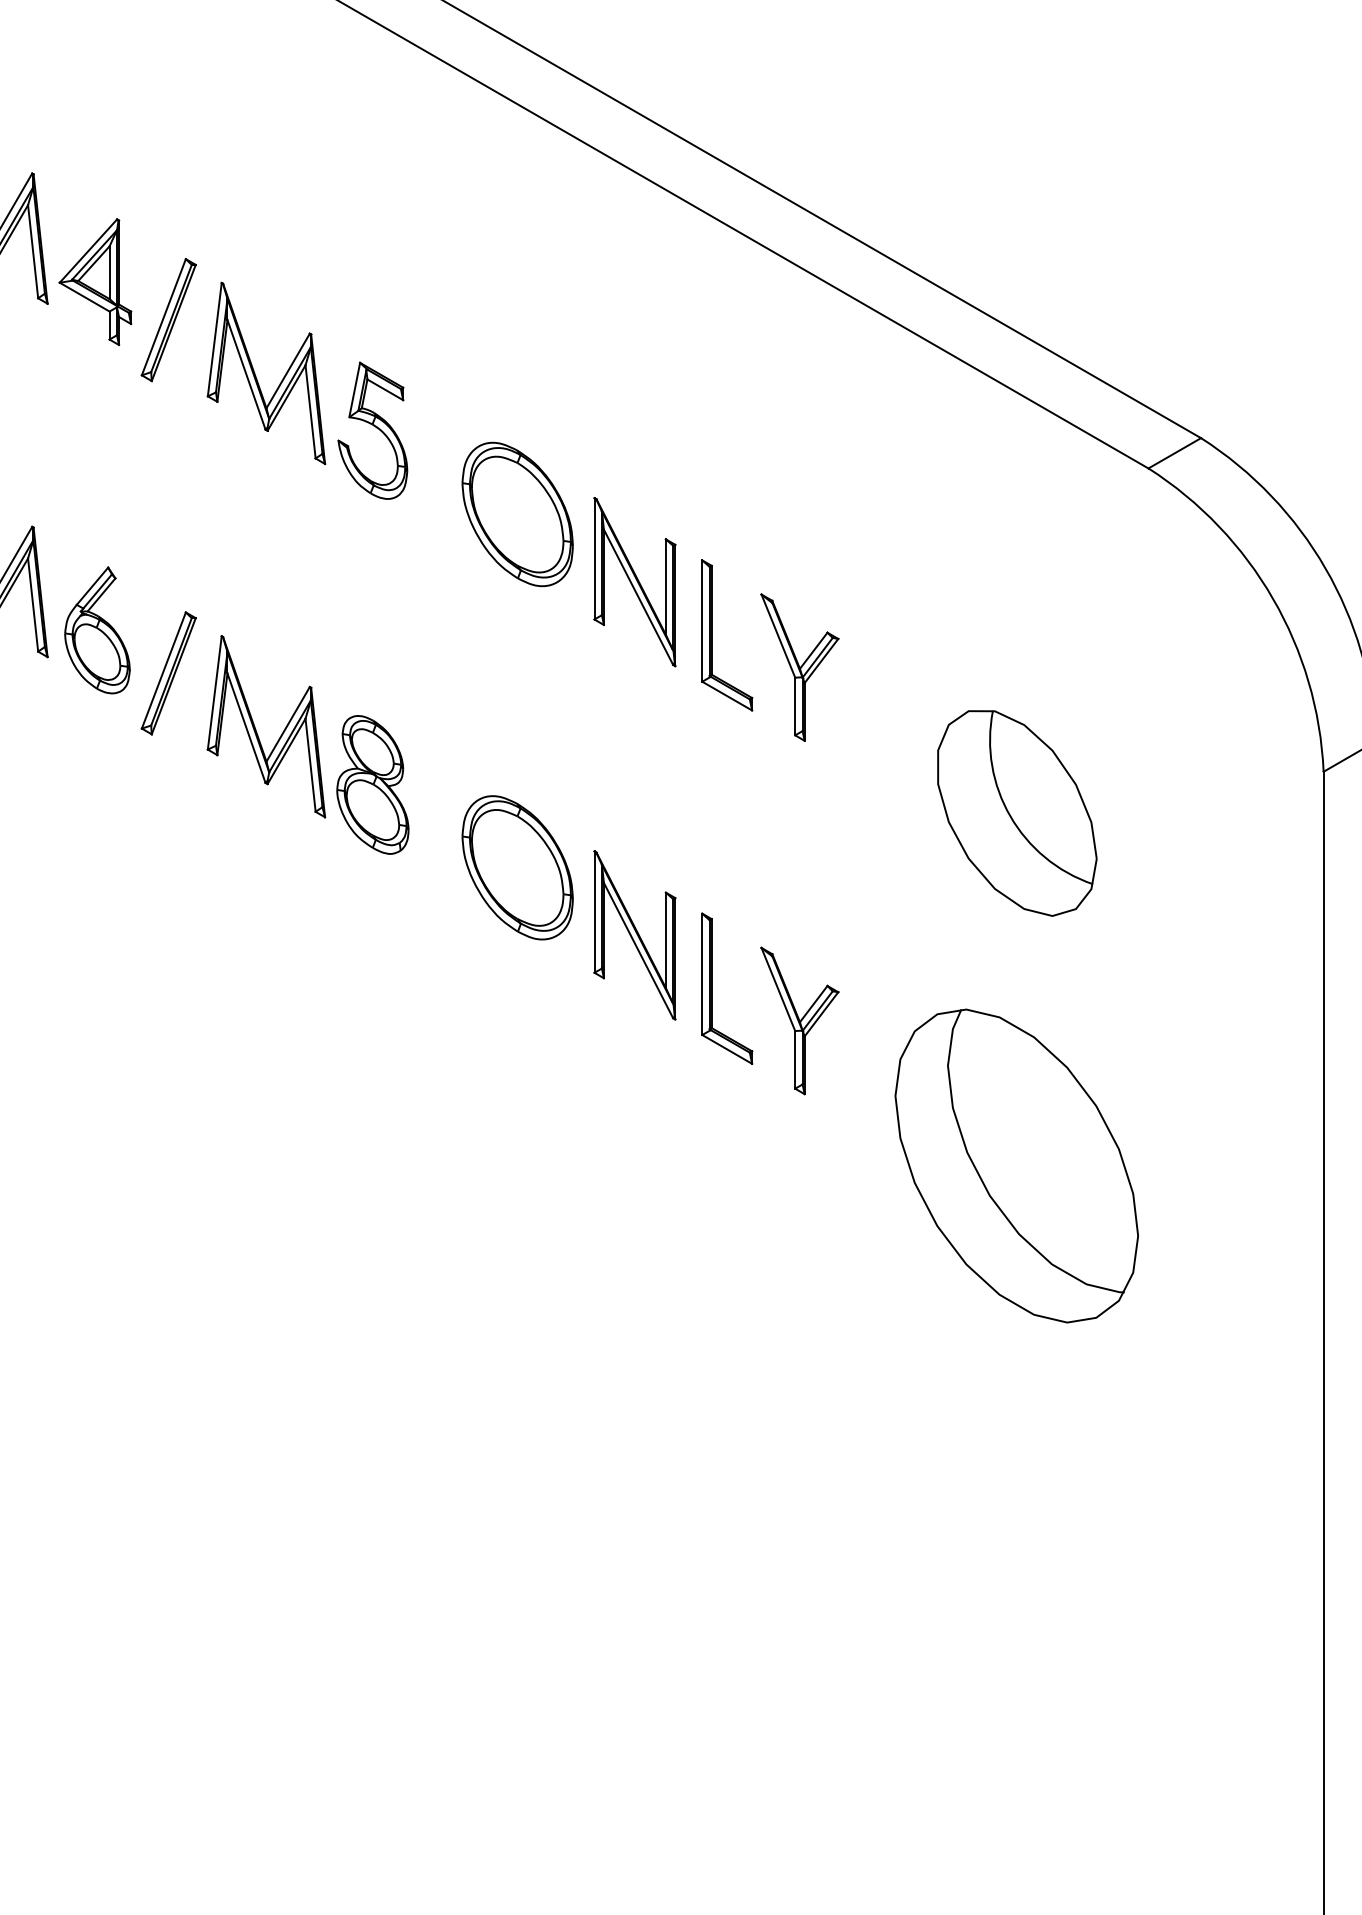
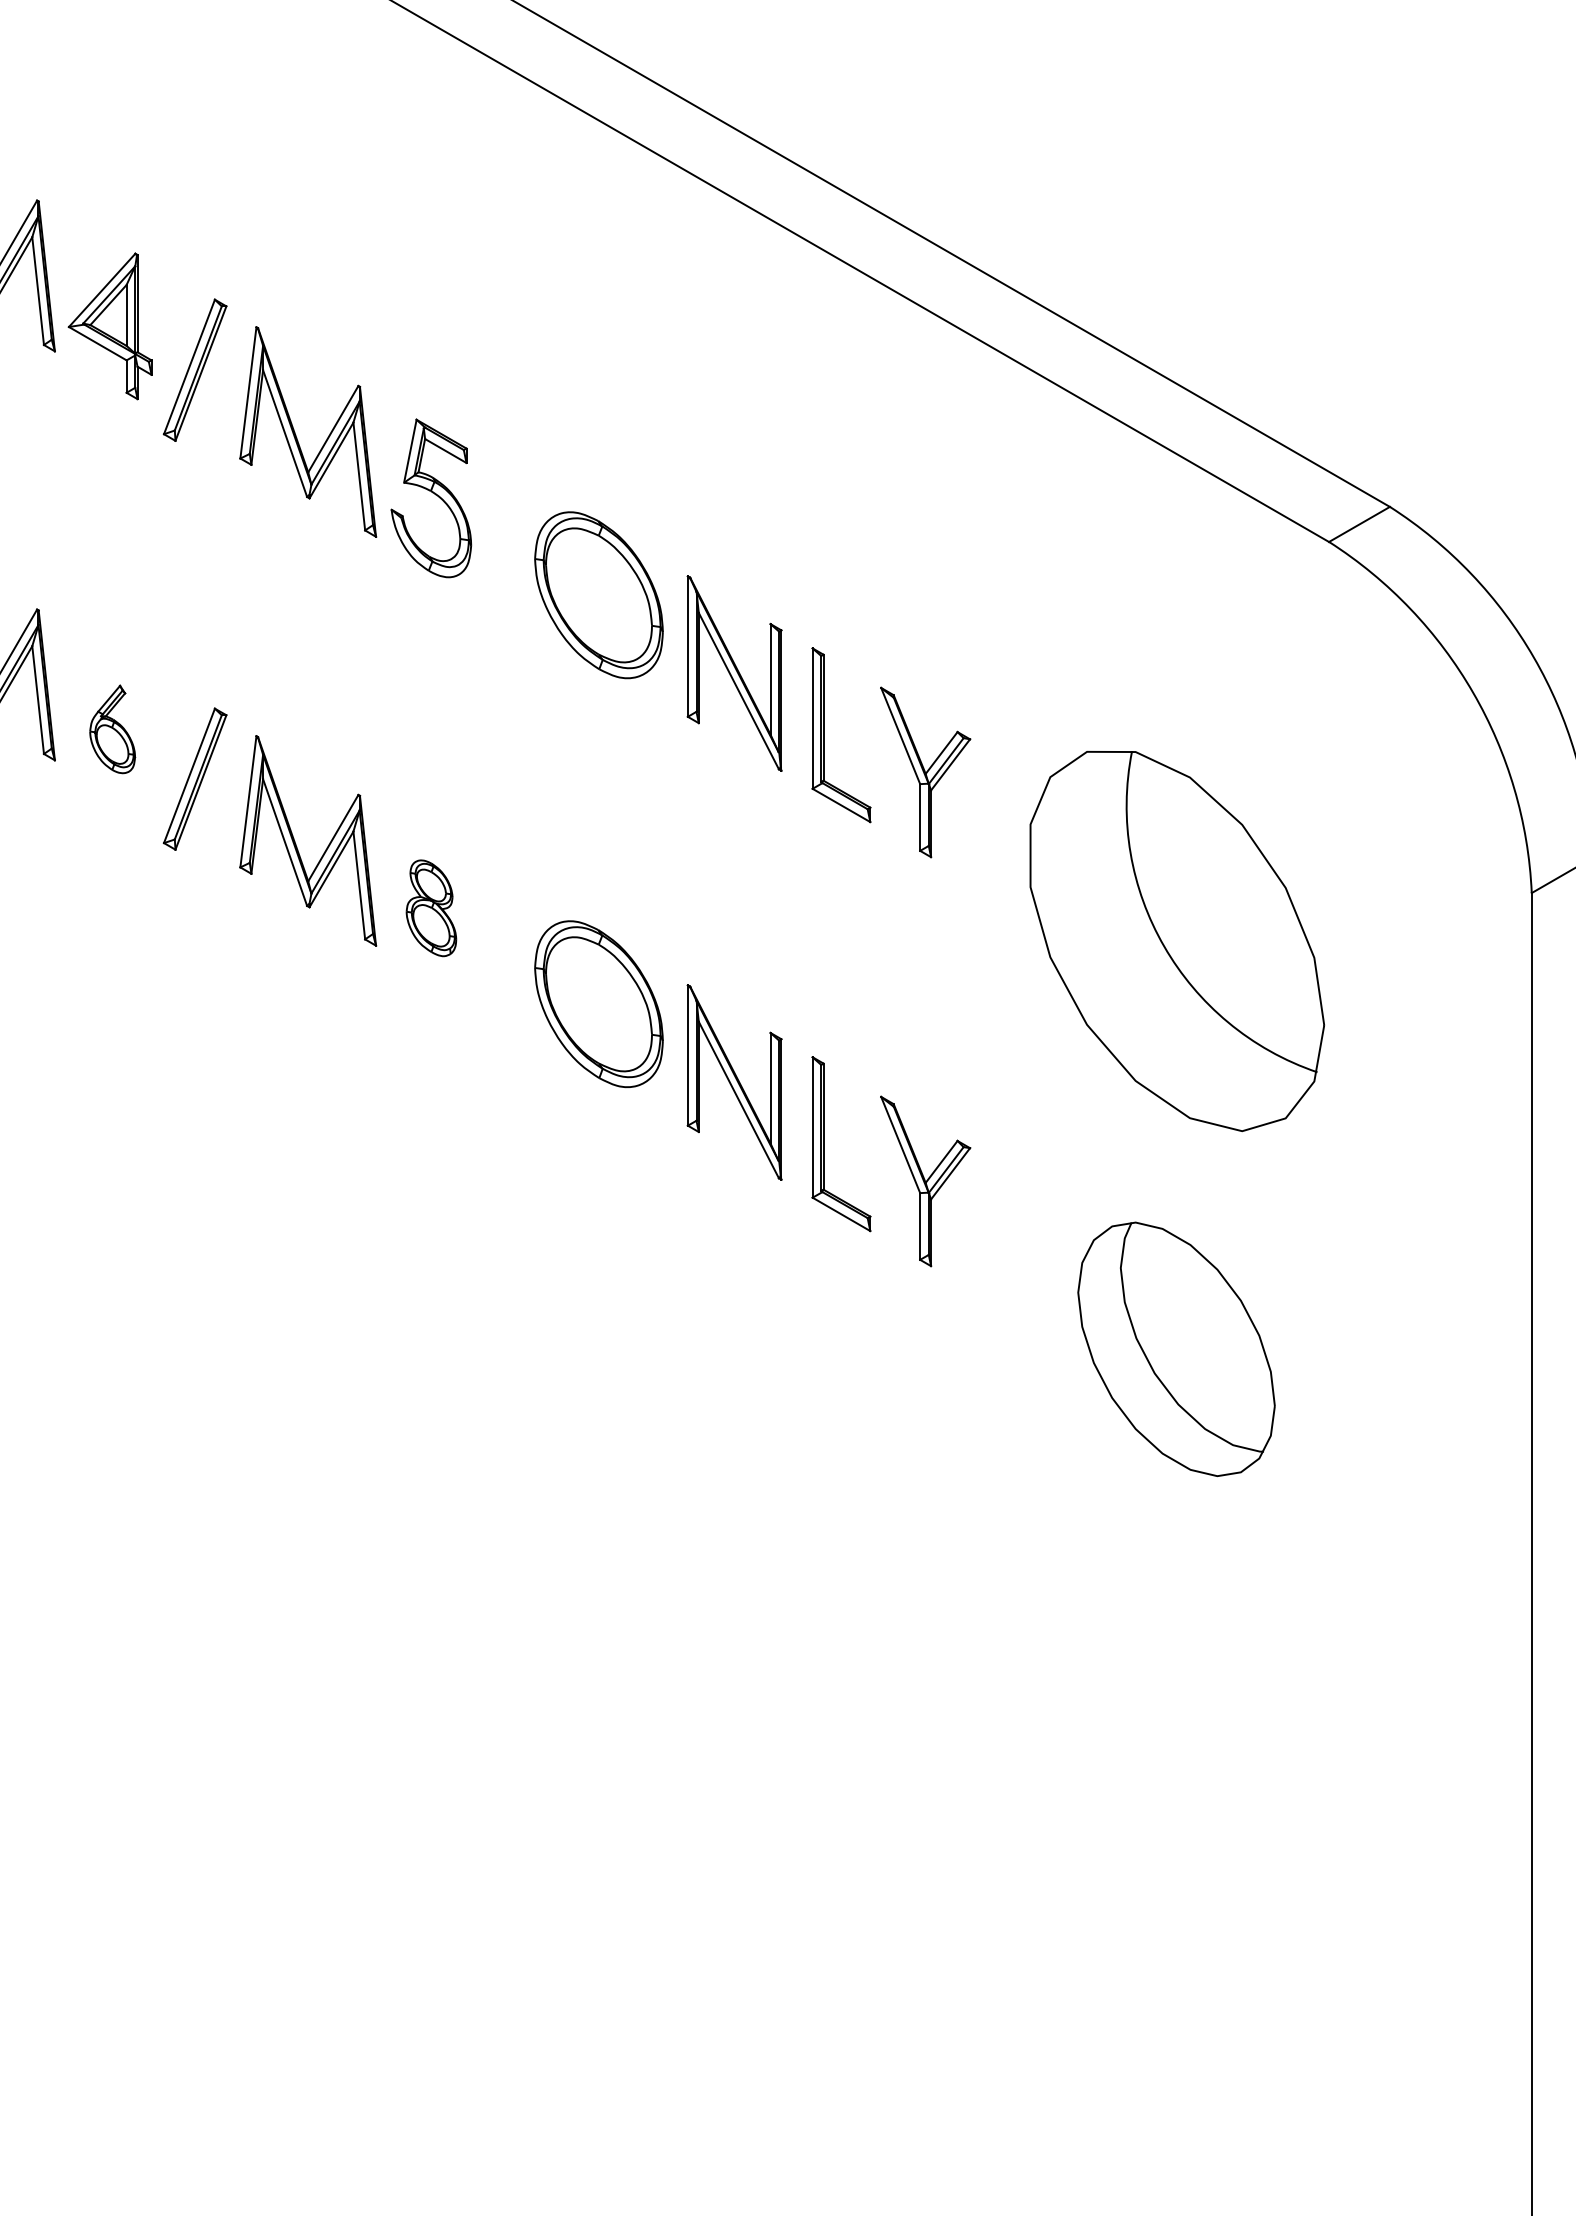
part: (97, 630) -> (112, 729), size x0.6
part: (372, 784) -> (430, 907), size x0.6
part: (1017, 813) -> (1177, 941), size x1.6
part: (1016, 1165) -> (1176, 1348), size x0.7

